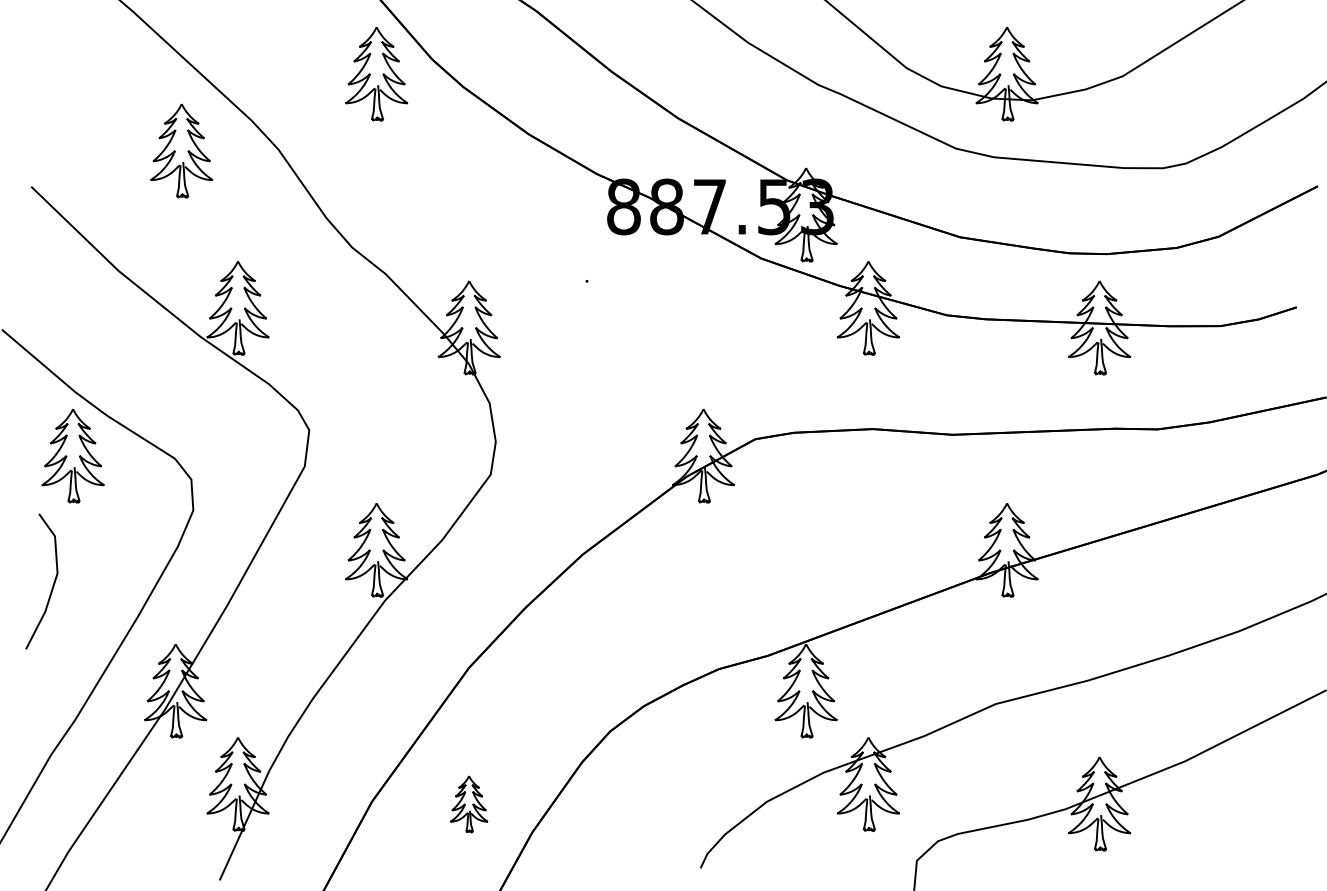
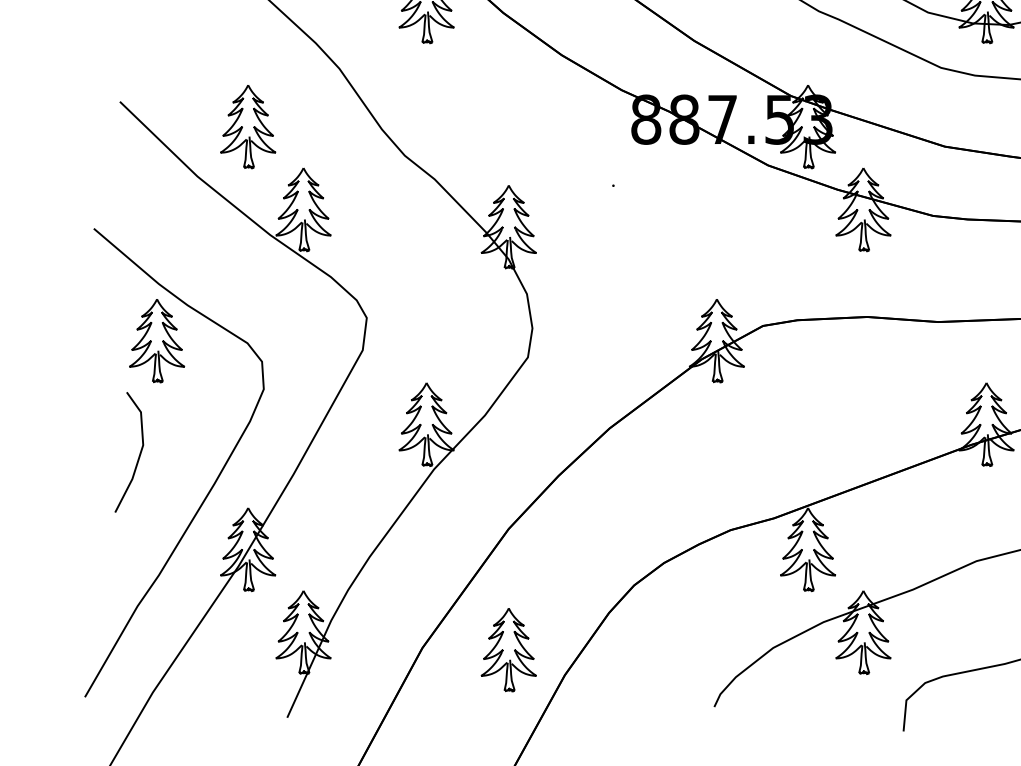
part: (181, 150) -> (247, 126), moved
part: (468, 804) -> (508, 650), size x1.67

